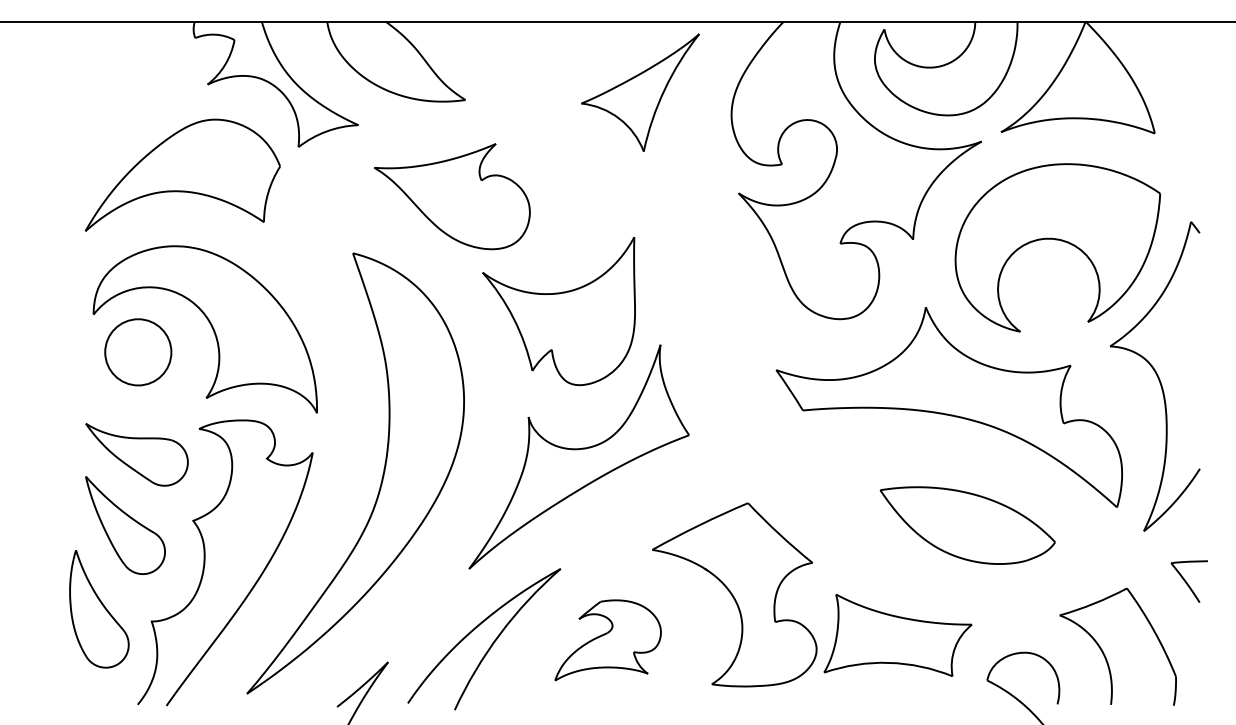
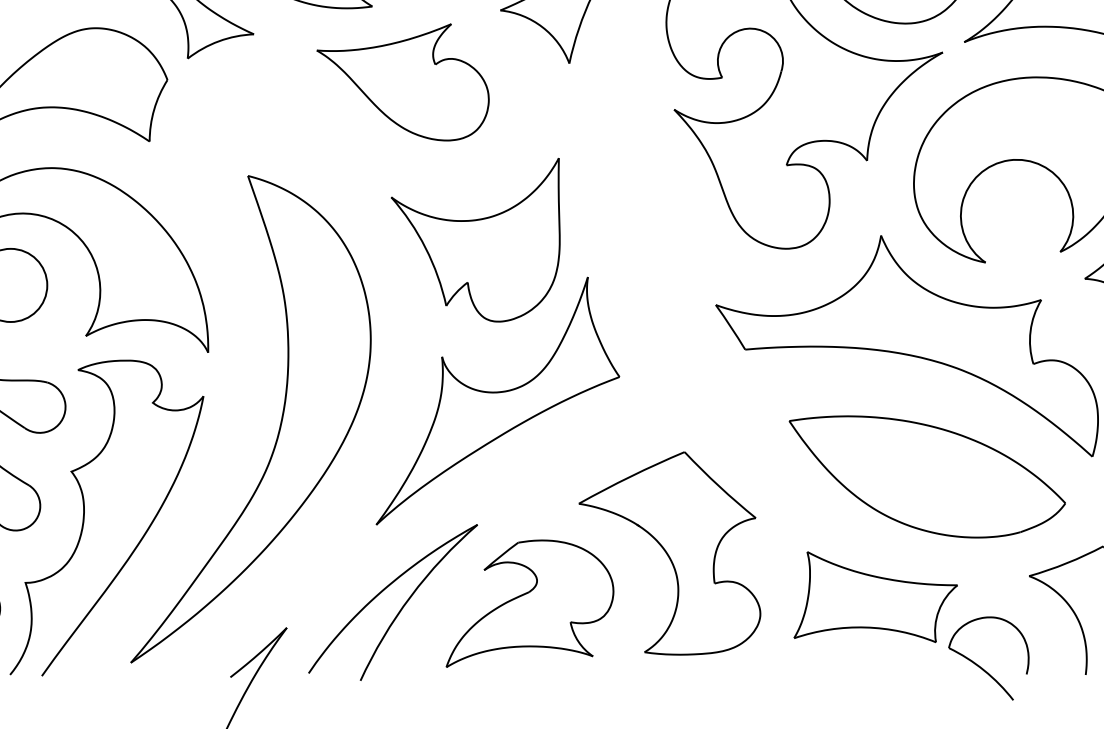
part: (452, 196) -> (403, 82), moved
part: (967, 525) -> (927, 476), size x1.43
part: (897, 634) -> (875, 596), moved
part: (607, 640) -> (529, 603), size x1.43

